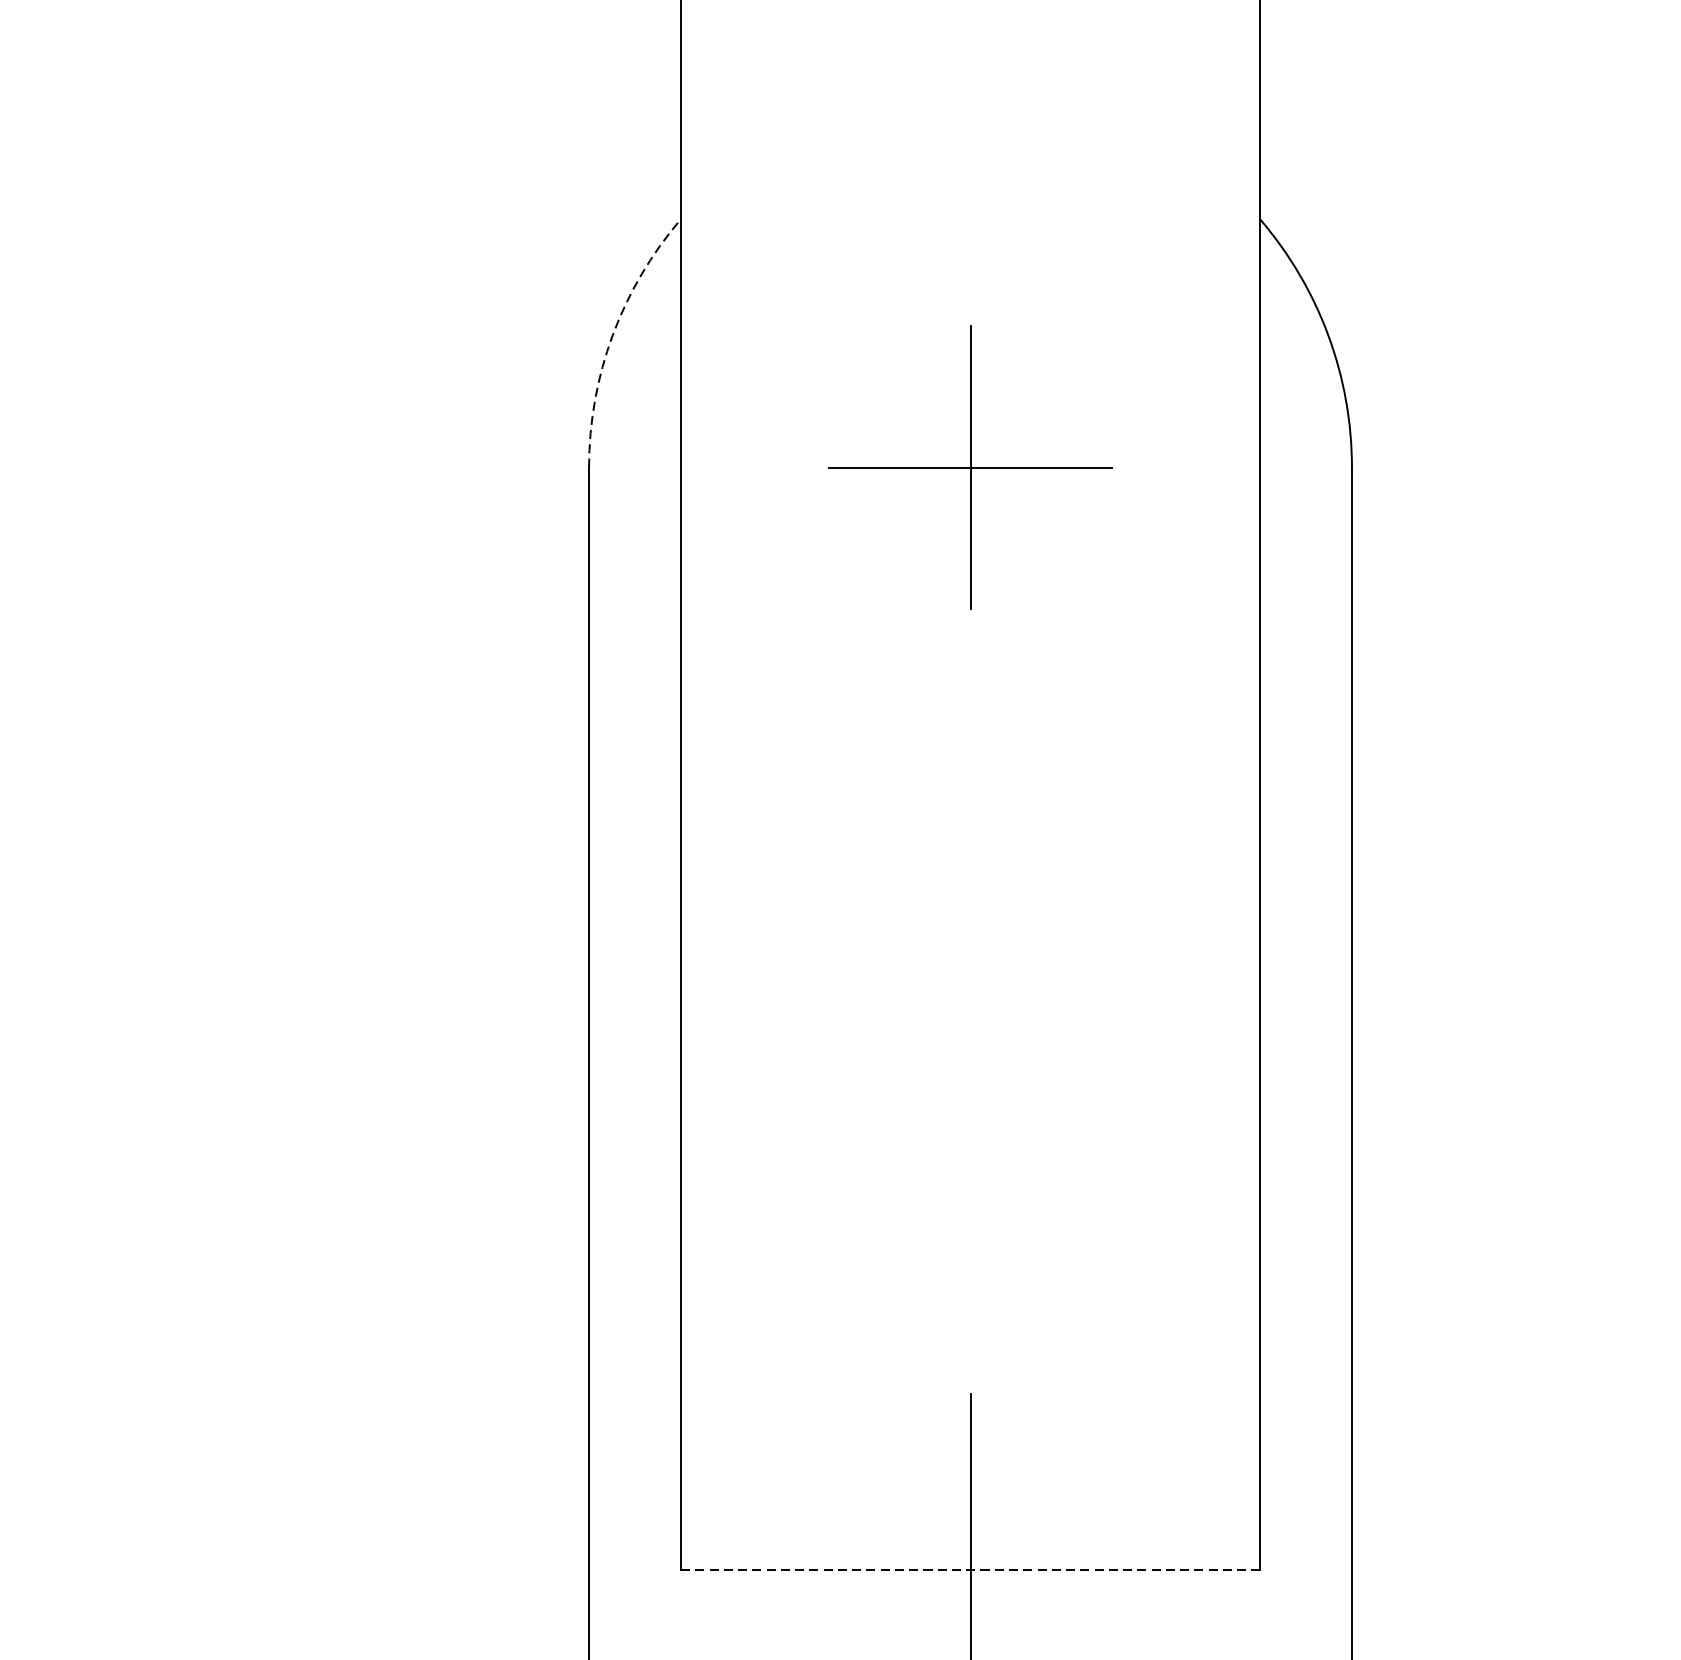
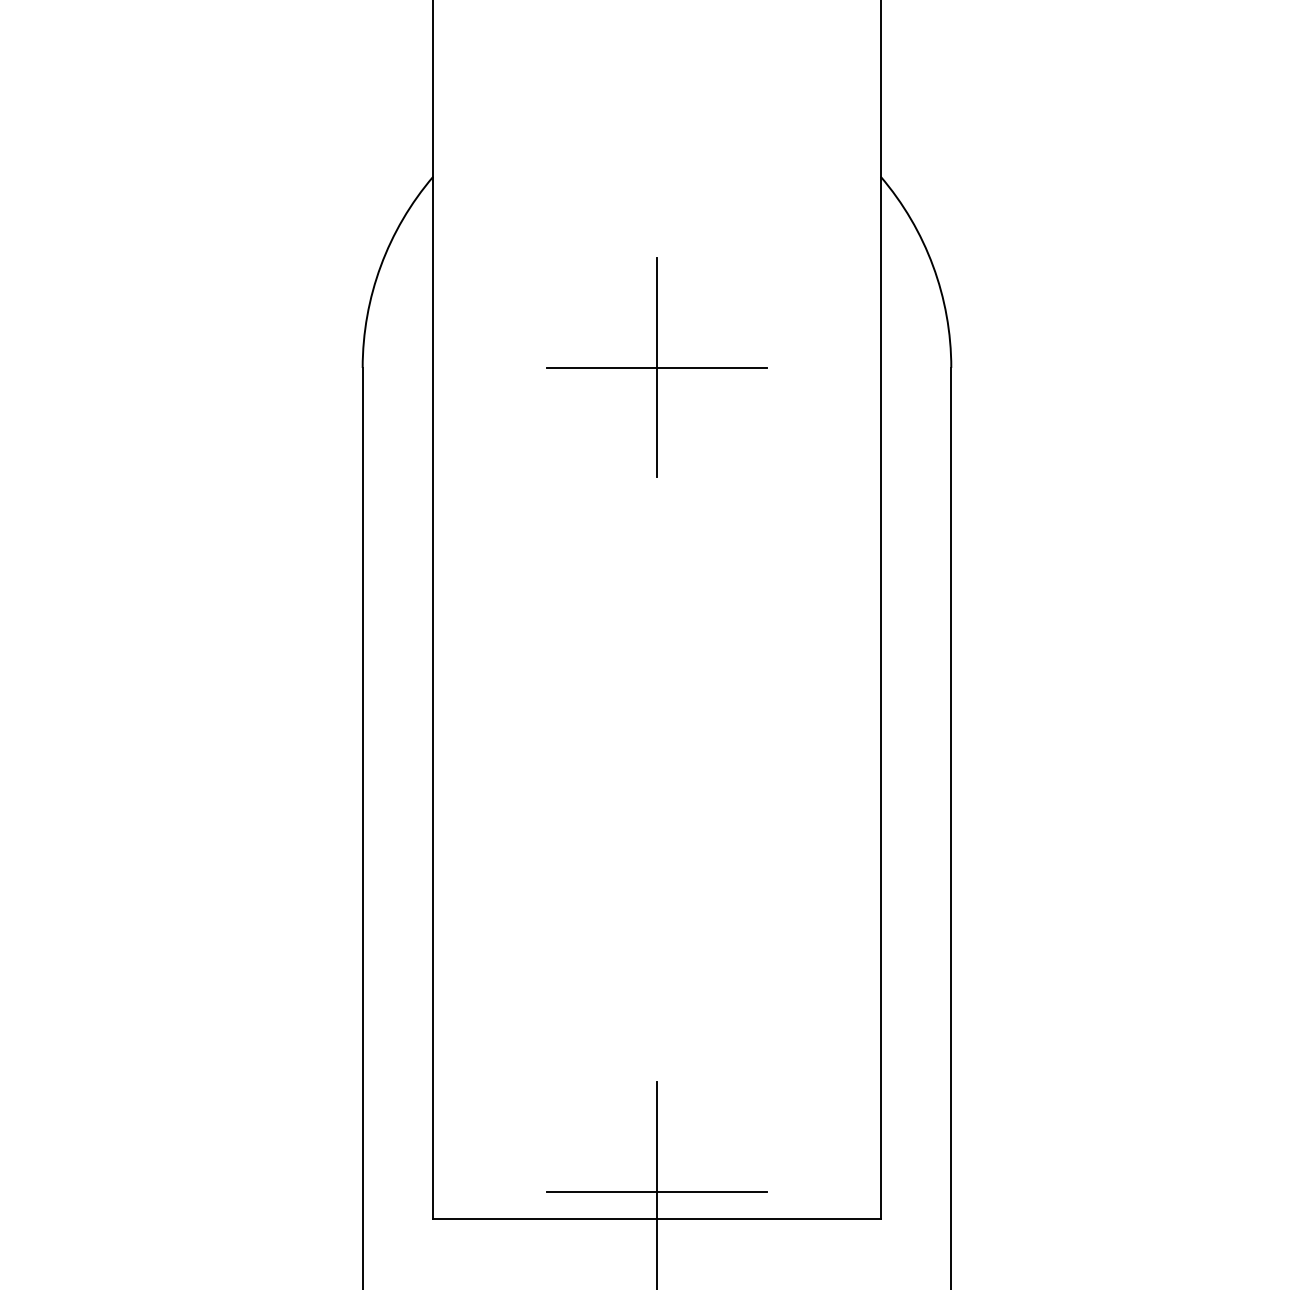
arc: (612, 334) -> (380, 265), dashed -> solid
line: (969, 1535) -> (656, 1191), added
line: (969, 1570) -> (656, 1218), dashed -> solid

